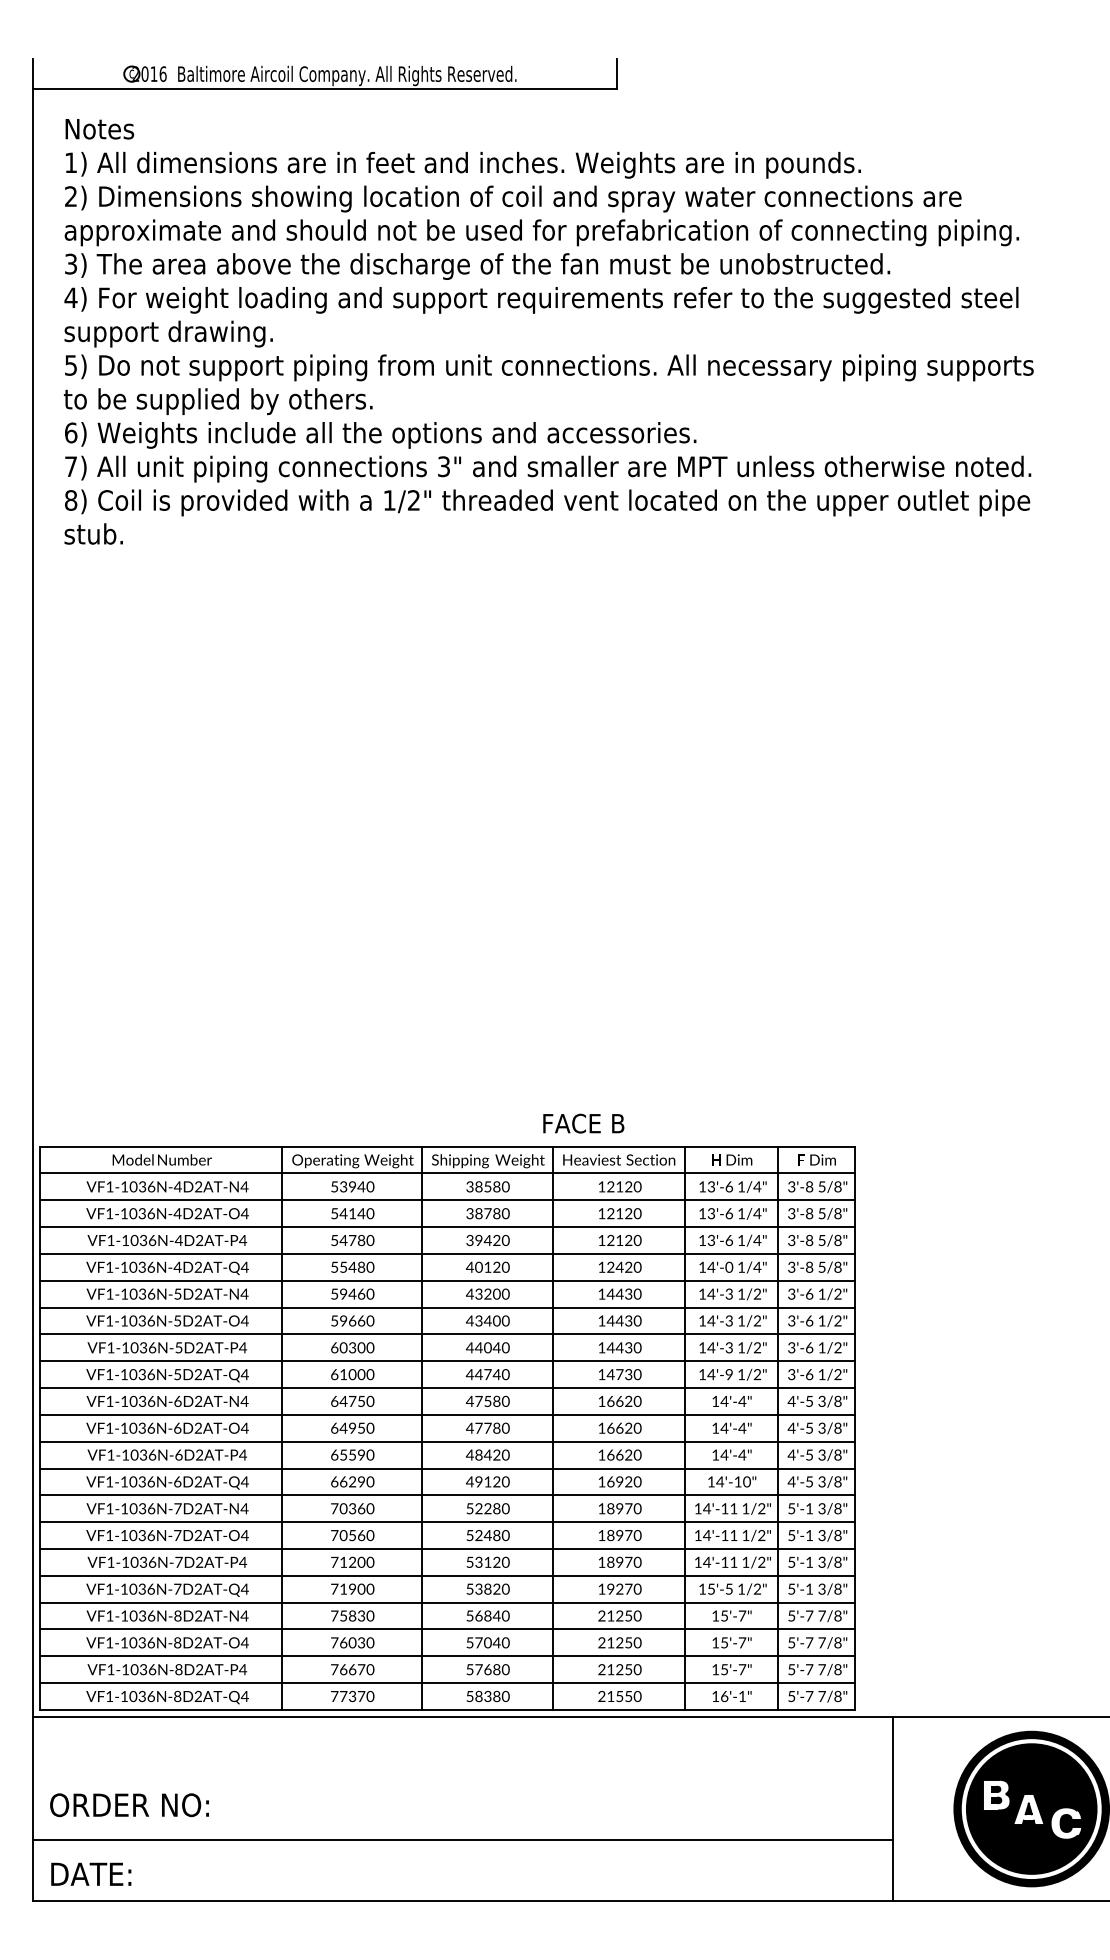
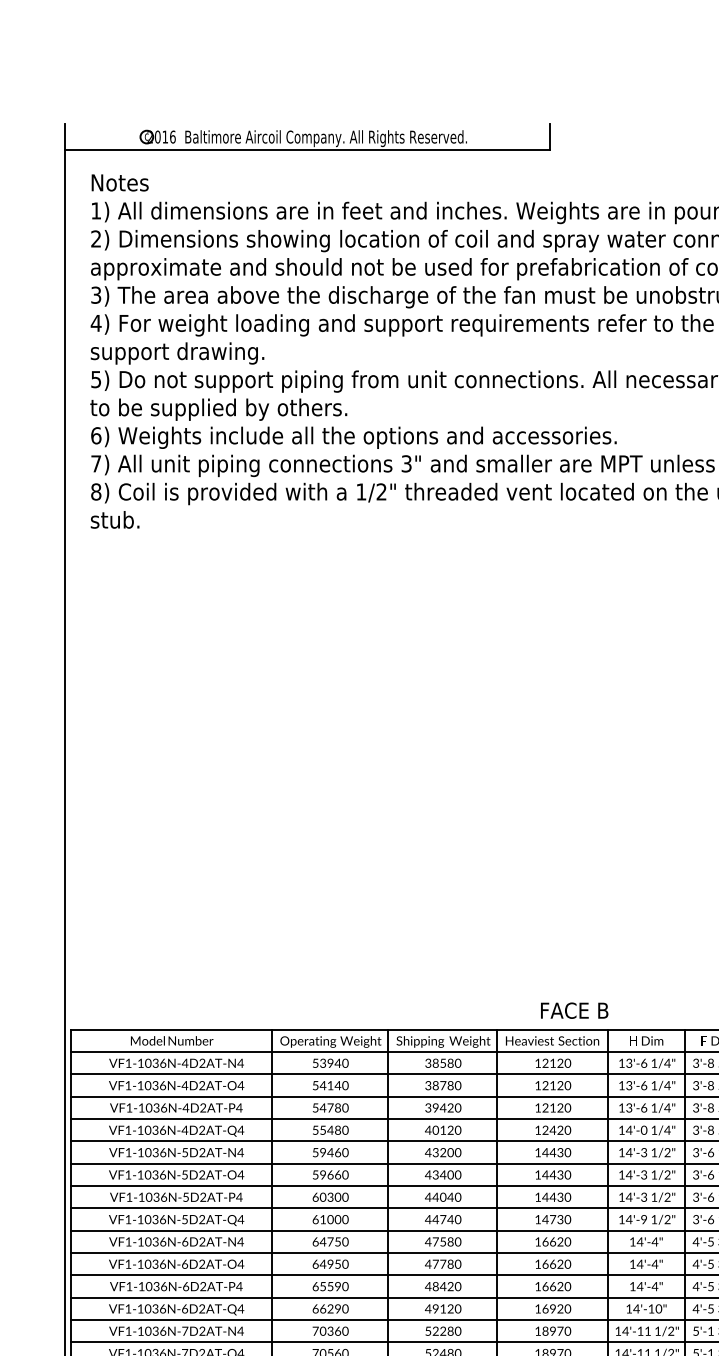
text: (583, 1123) -> (574, 1010), moved

